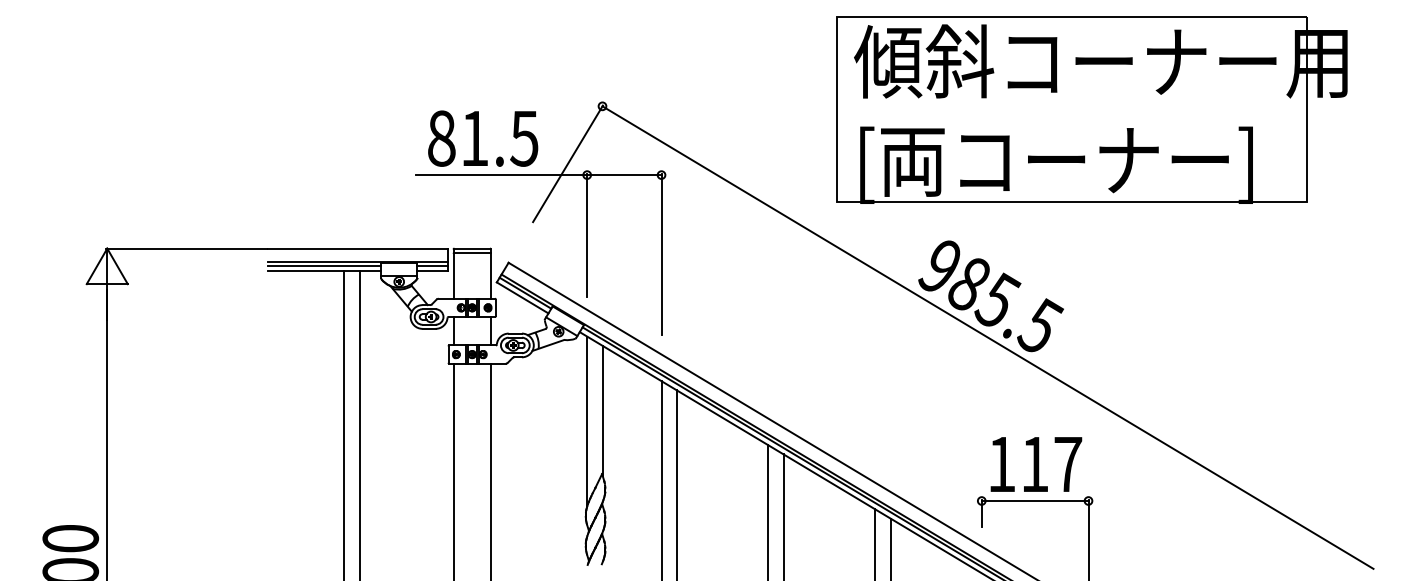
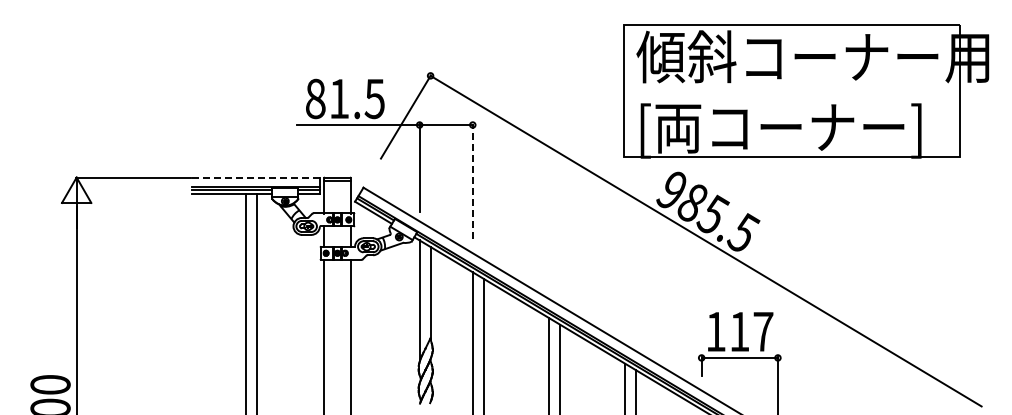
part: (1092, 110) -> (806, 91), moved
line: (358, 248) -> (256, 177), solid -> dashed
line: (661, 254) -> (472, 181), solid -> dashed

